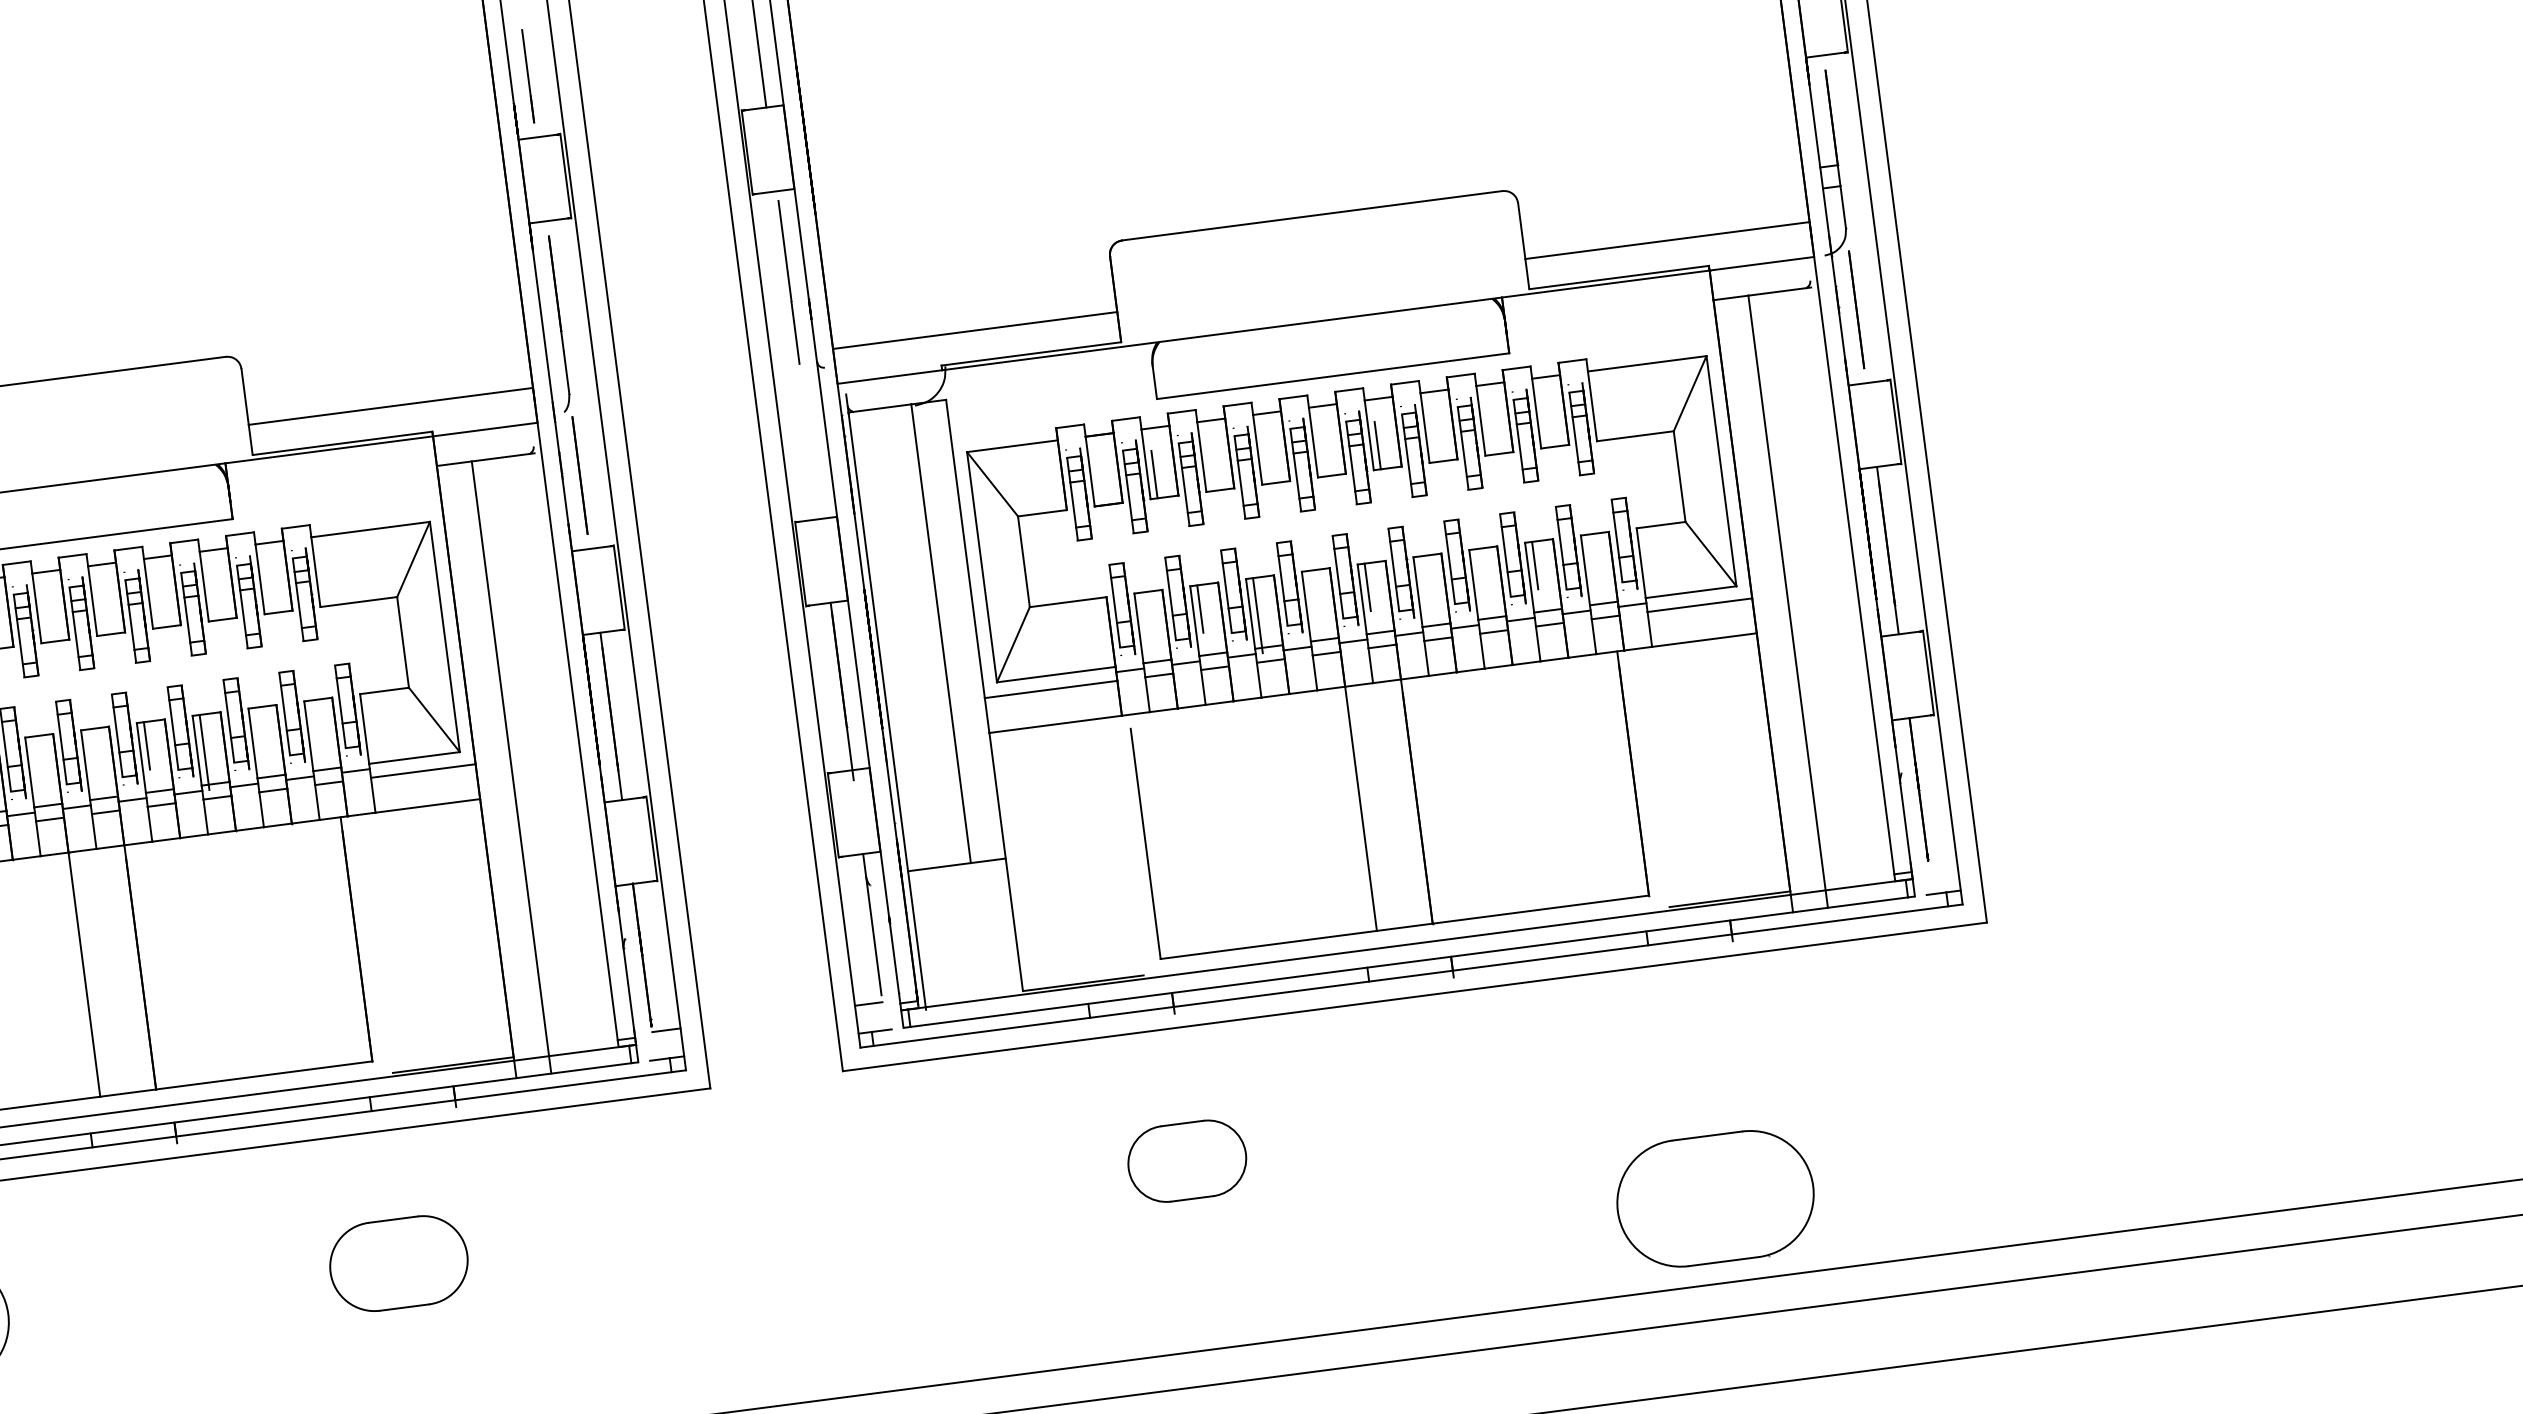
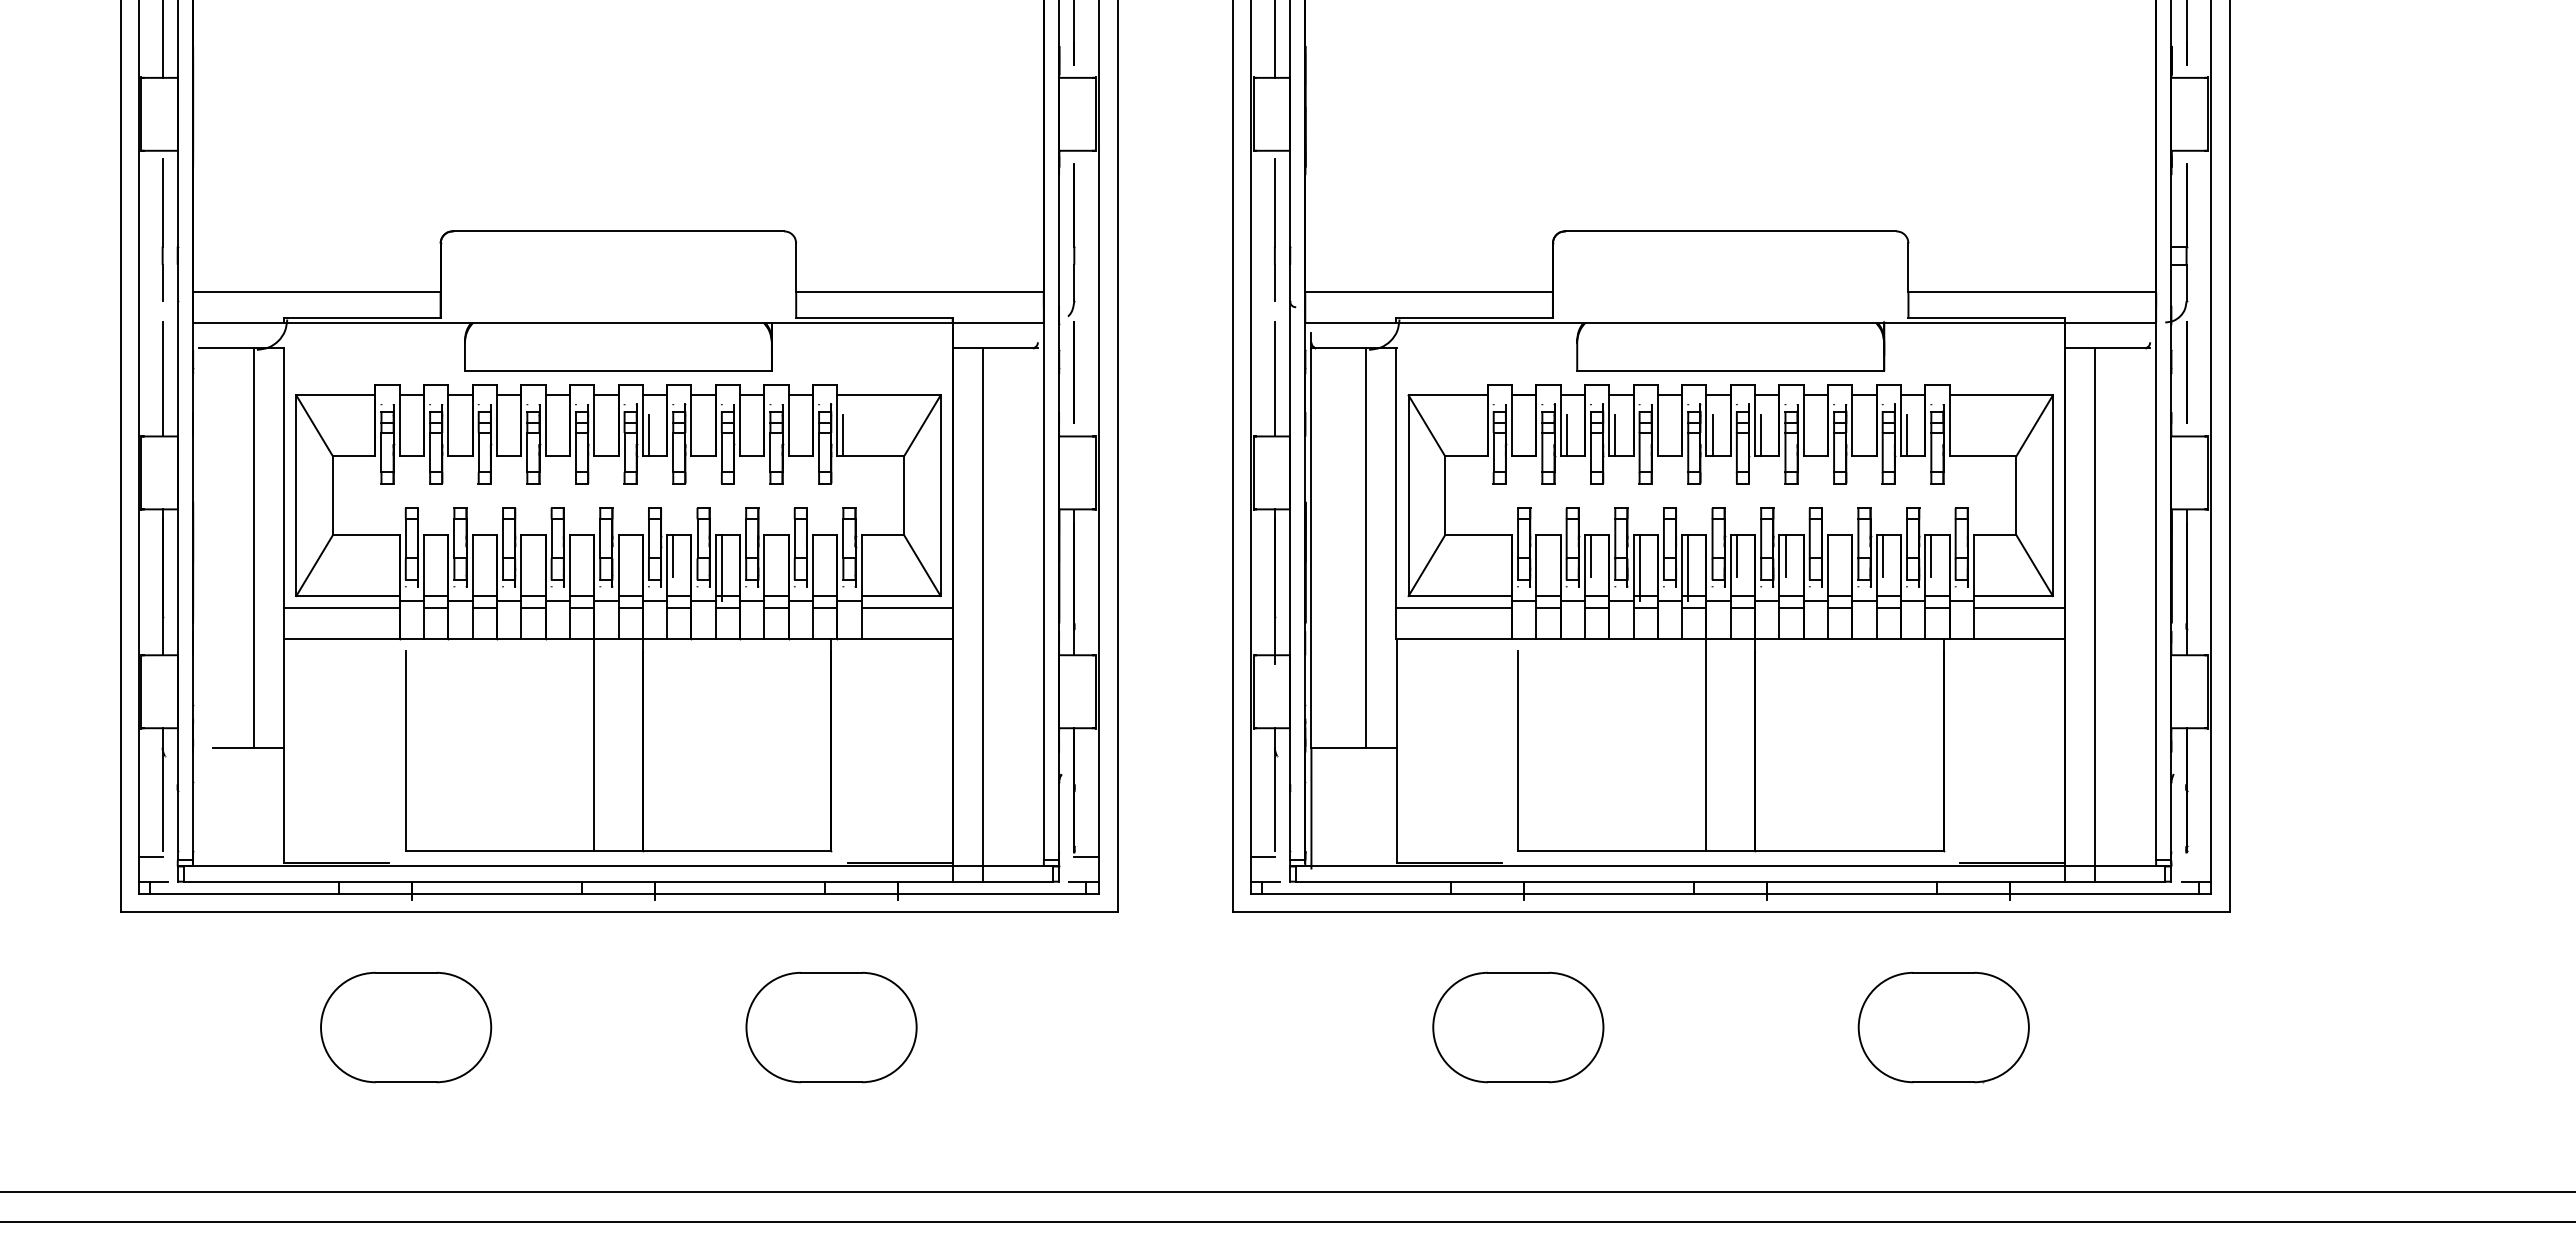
line: (1545, 423) -> (1907, 435), added
line: (811, 452) -> (1275, 378), added
line: (1321, 452) -> (1712, 435), added
line: (1210, 467) -> (1615, 435), added
line: (1591, 557) -> (1931, 555), added
line: (1423, 579) -> (1785, 555), added
line: (324, 582) -> (843, 435), added
line: (1313, 607) -> (1688, 567), added
line: (100, 611) -> (648, 435), added
part: (1187, 1161) -> (1518, 1027), size x1.67
part: (1715, 1198) -> (1943, 1027), moved
part: (398, 1263) -> (831, 1027), size x1.43

